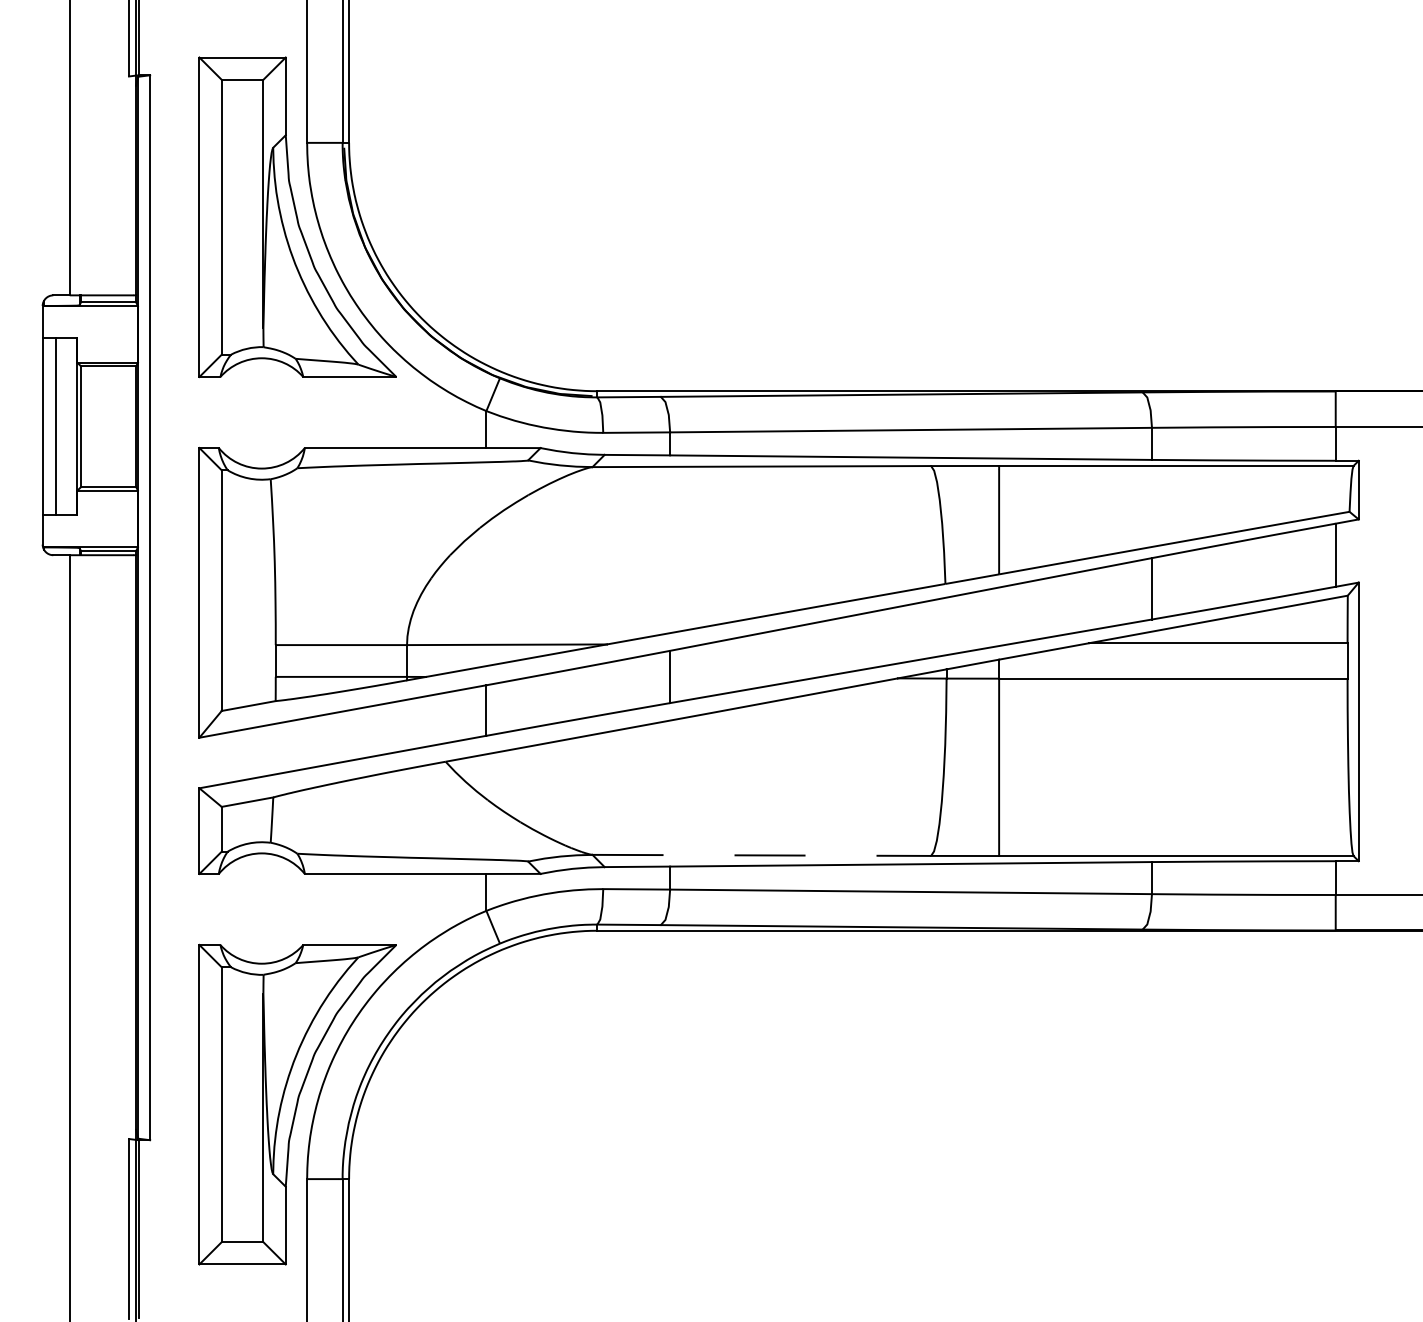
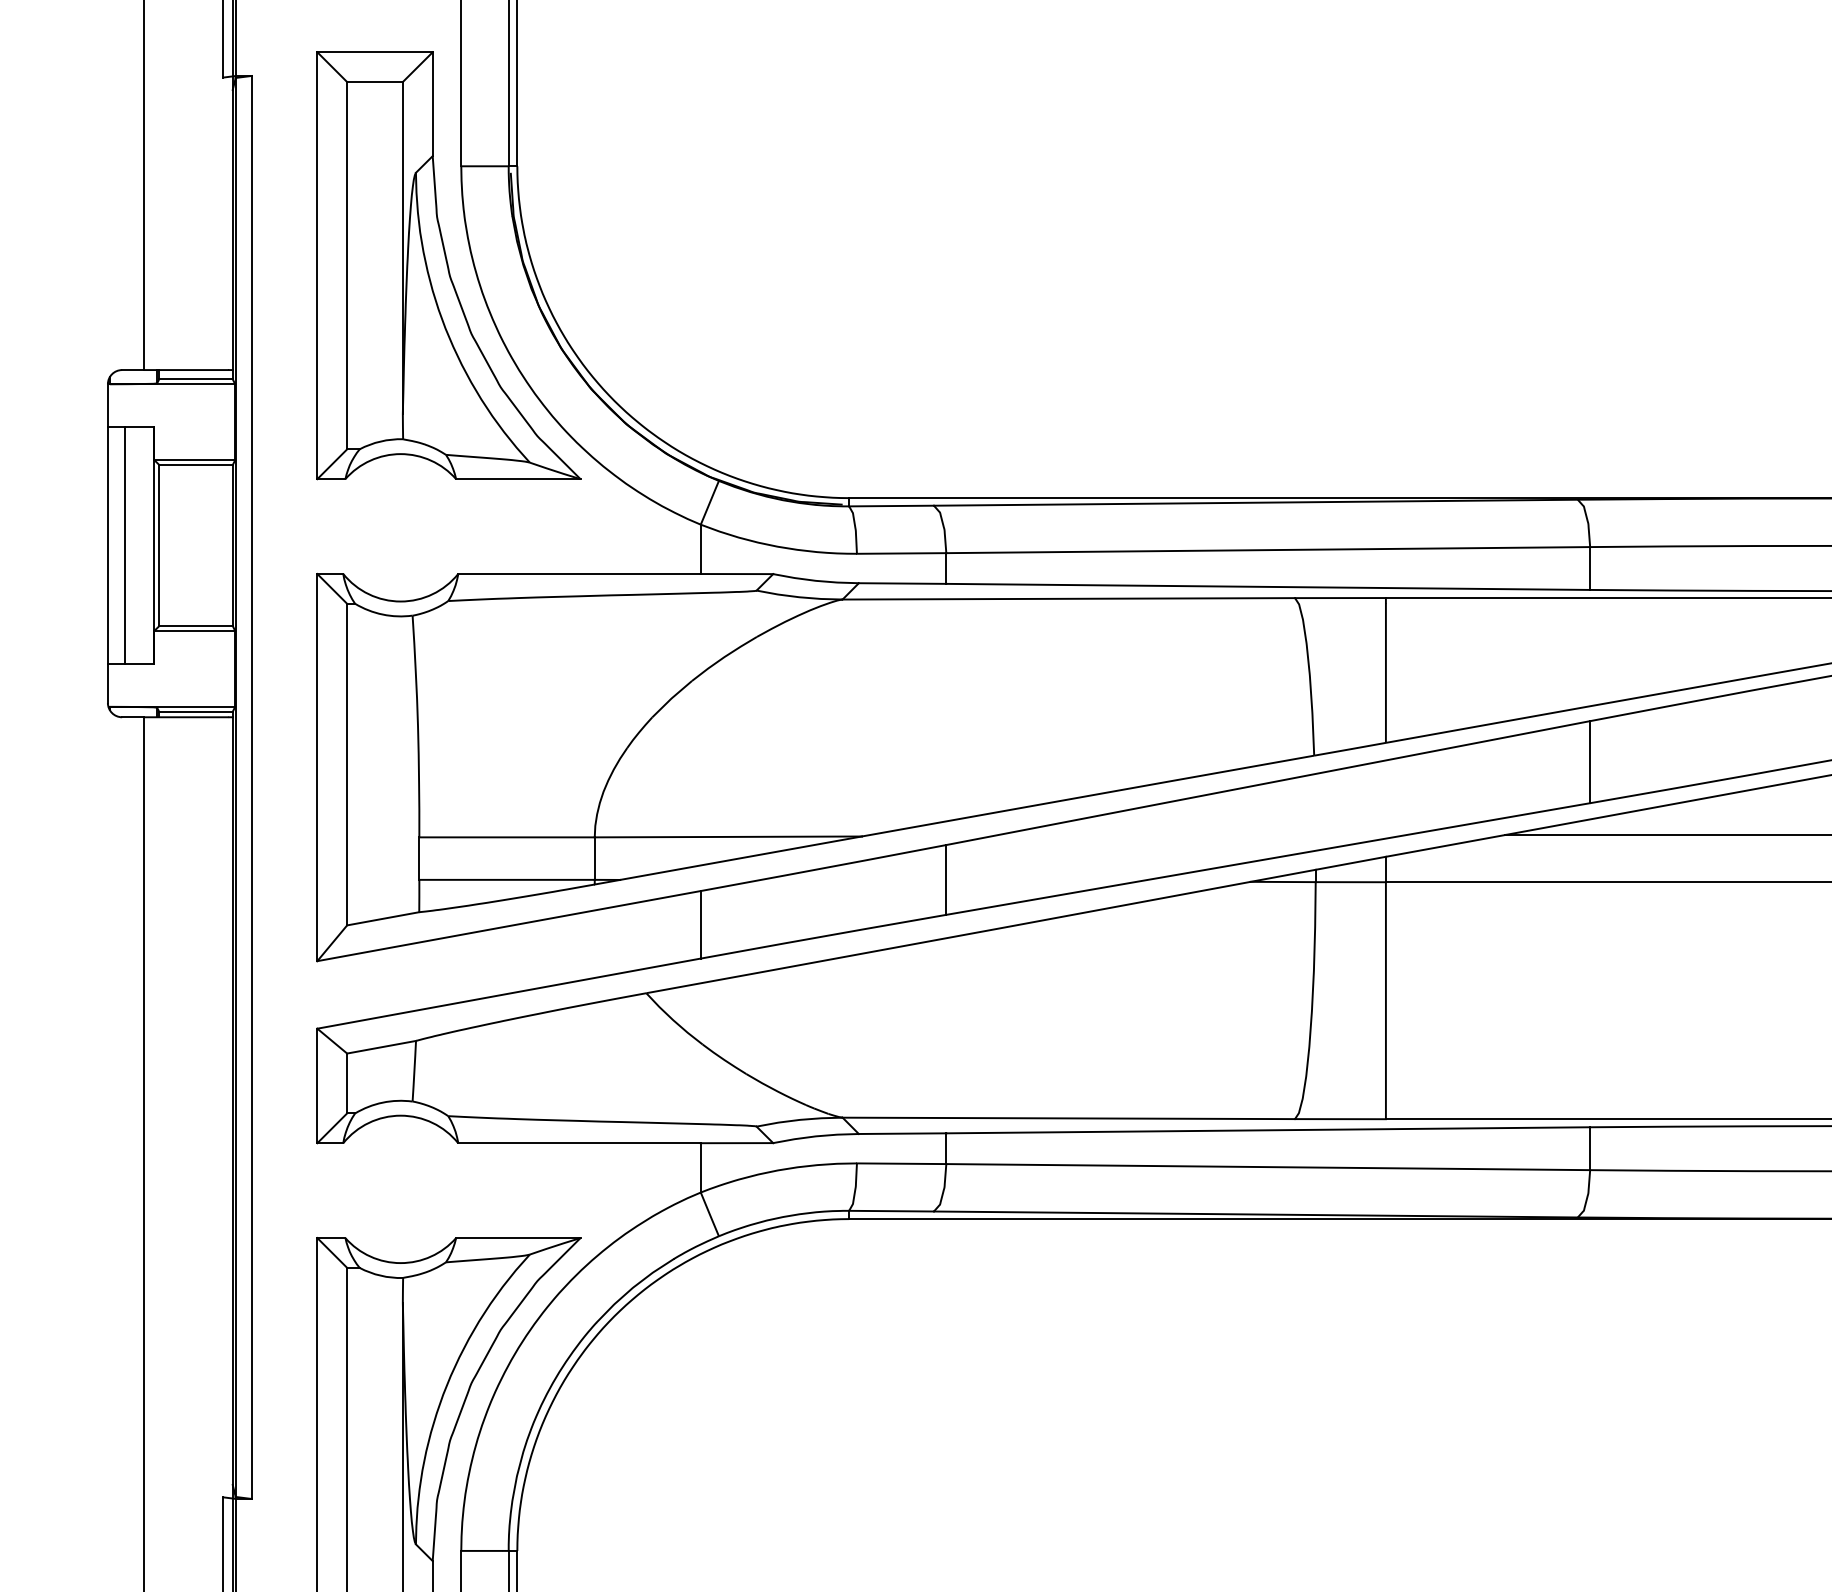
line: (762, 855) -> (1069, 1118), dashed -> solid

